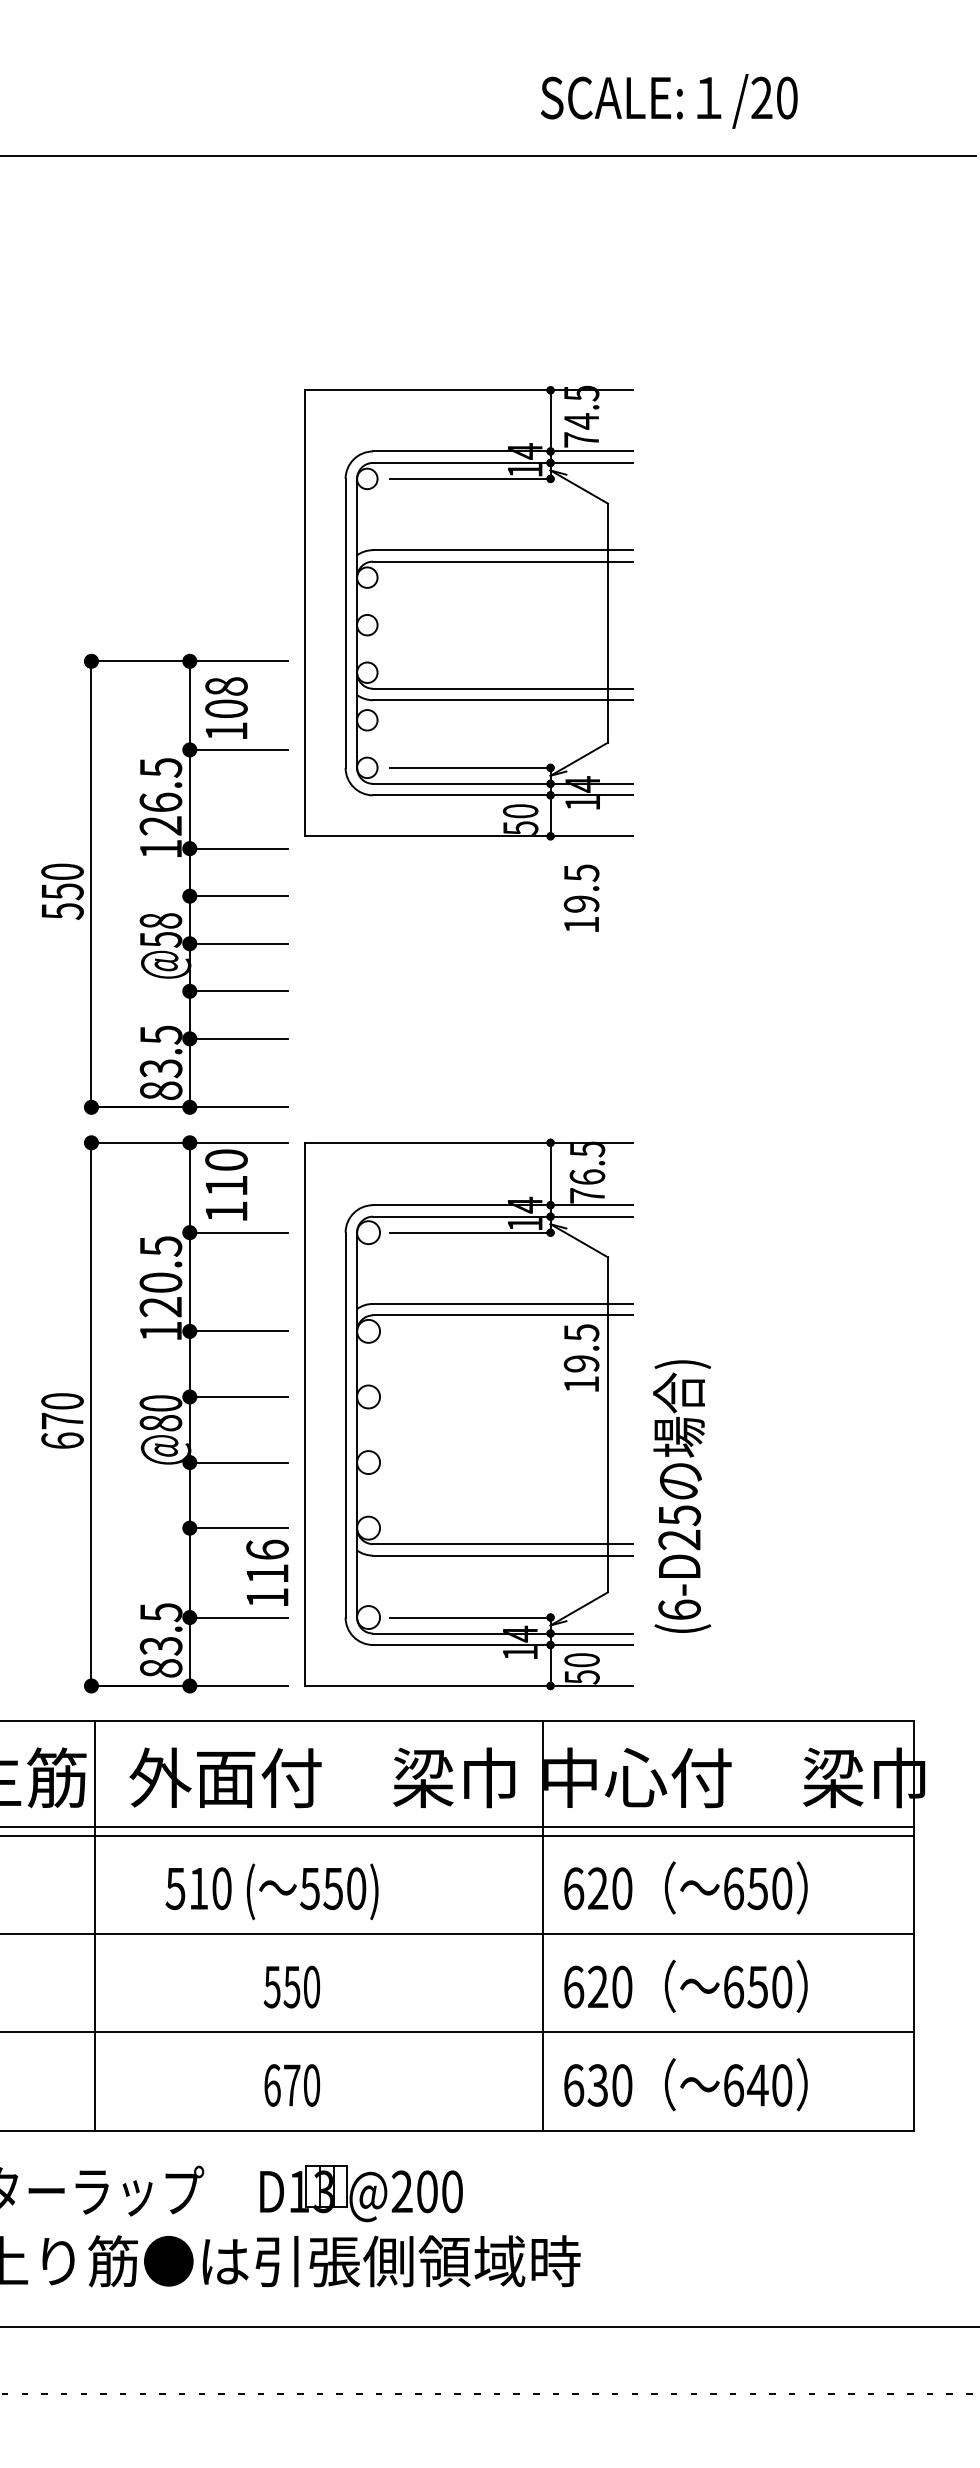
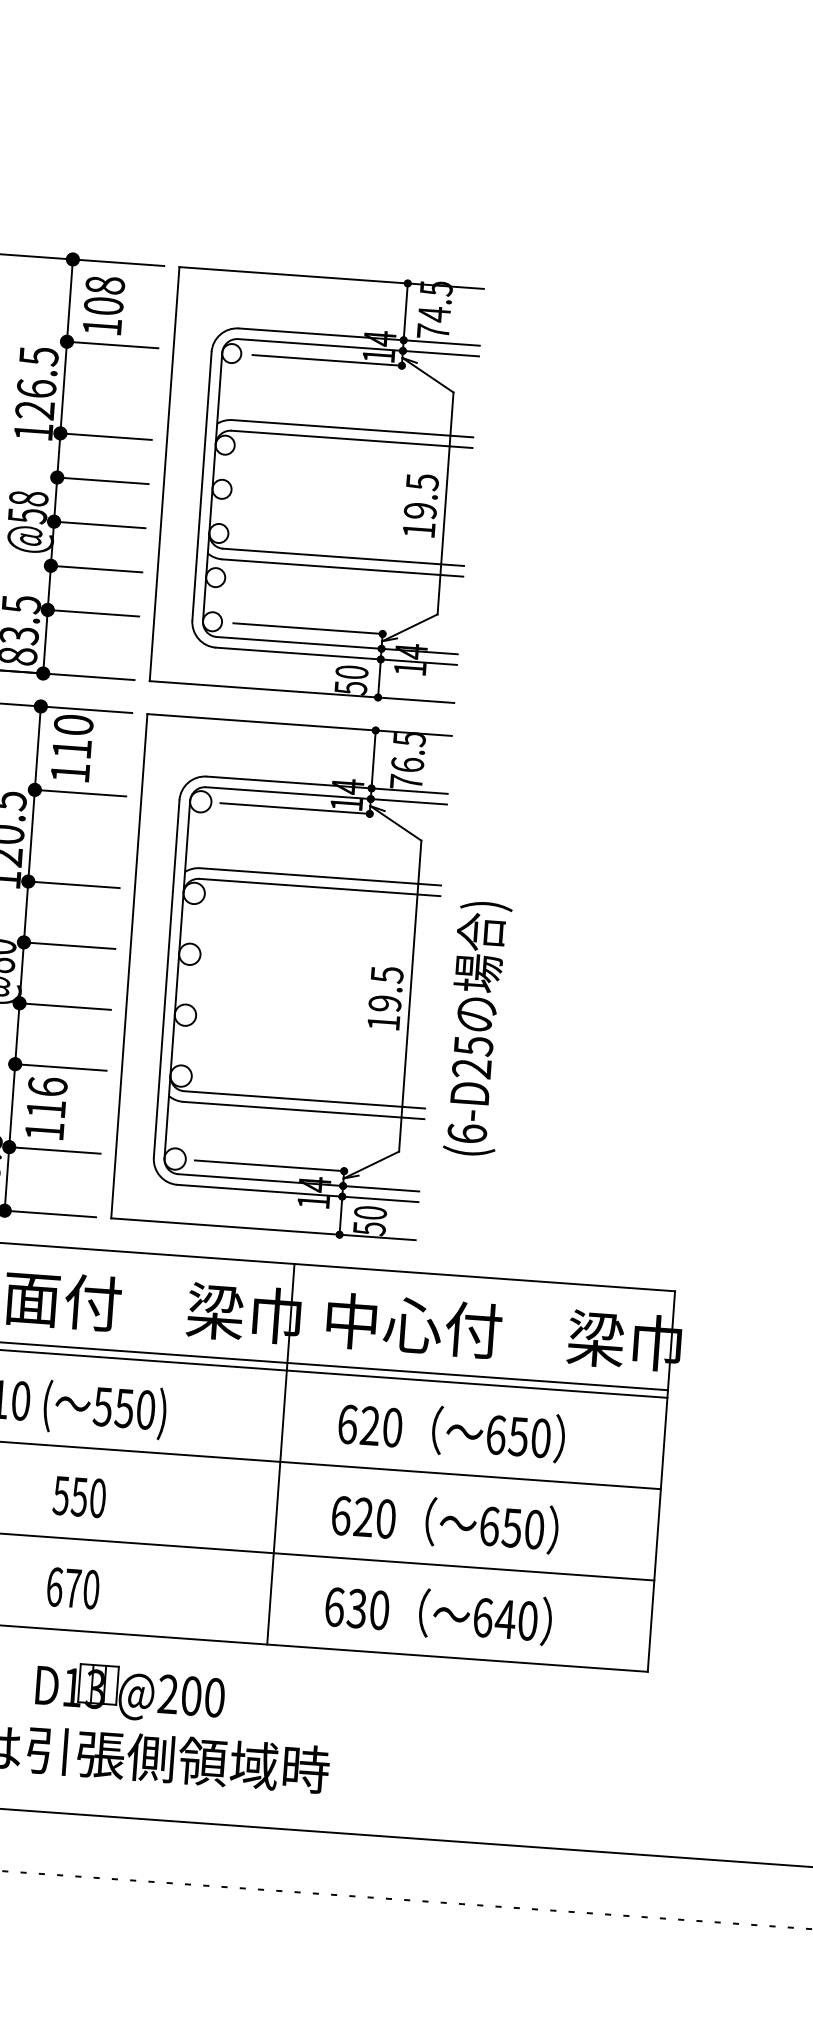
part: (468, 612) -> (316, 484), moved
text: (581, 1357) -> (385, 997), moved
text: (682, 1496) -> (477, 1028), moved
text: (267, 1572) -> (46, 1107), moved
line: (542, 1925) -> (280, 1453), moved

